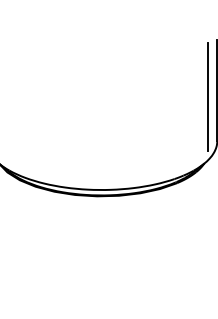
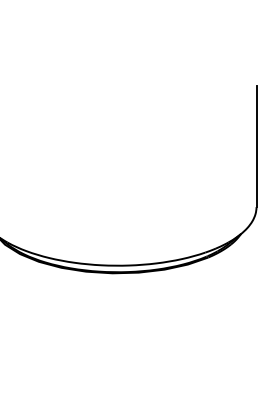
line: (208, 97) -> (245, 154), removed

